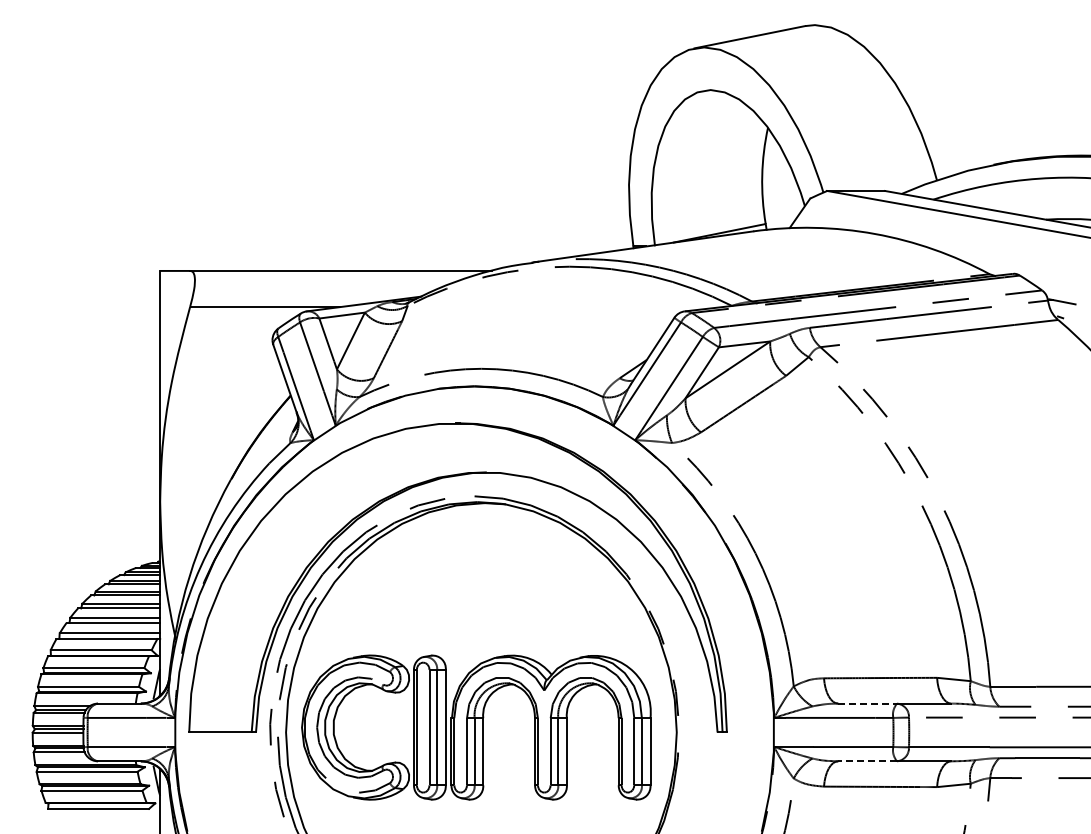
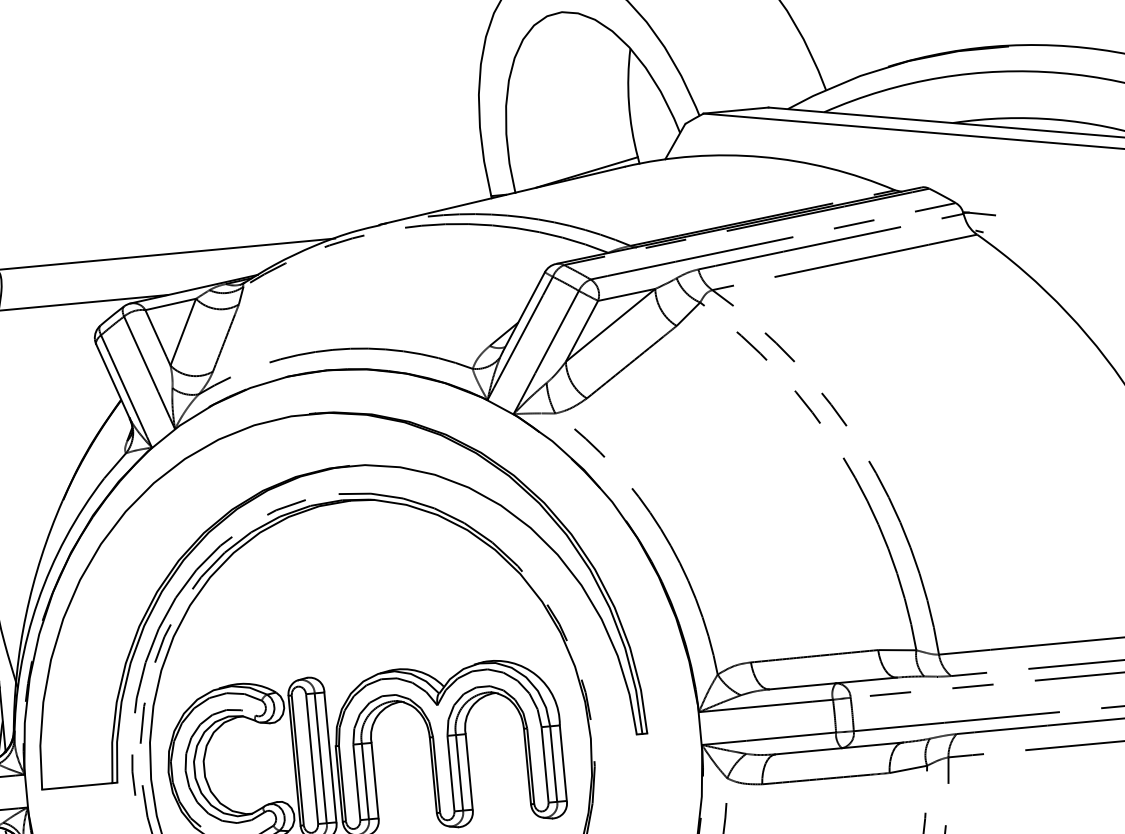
line: (868, 703) -> (803, 686), dashed -> solid
line: (867, 761) -> (808, 751), dashed -> solid

